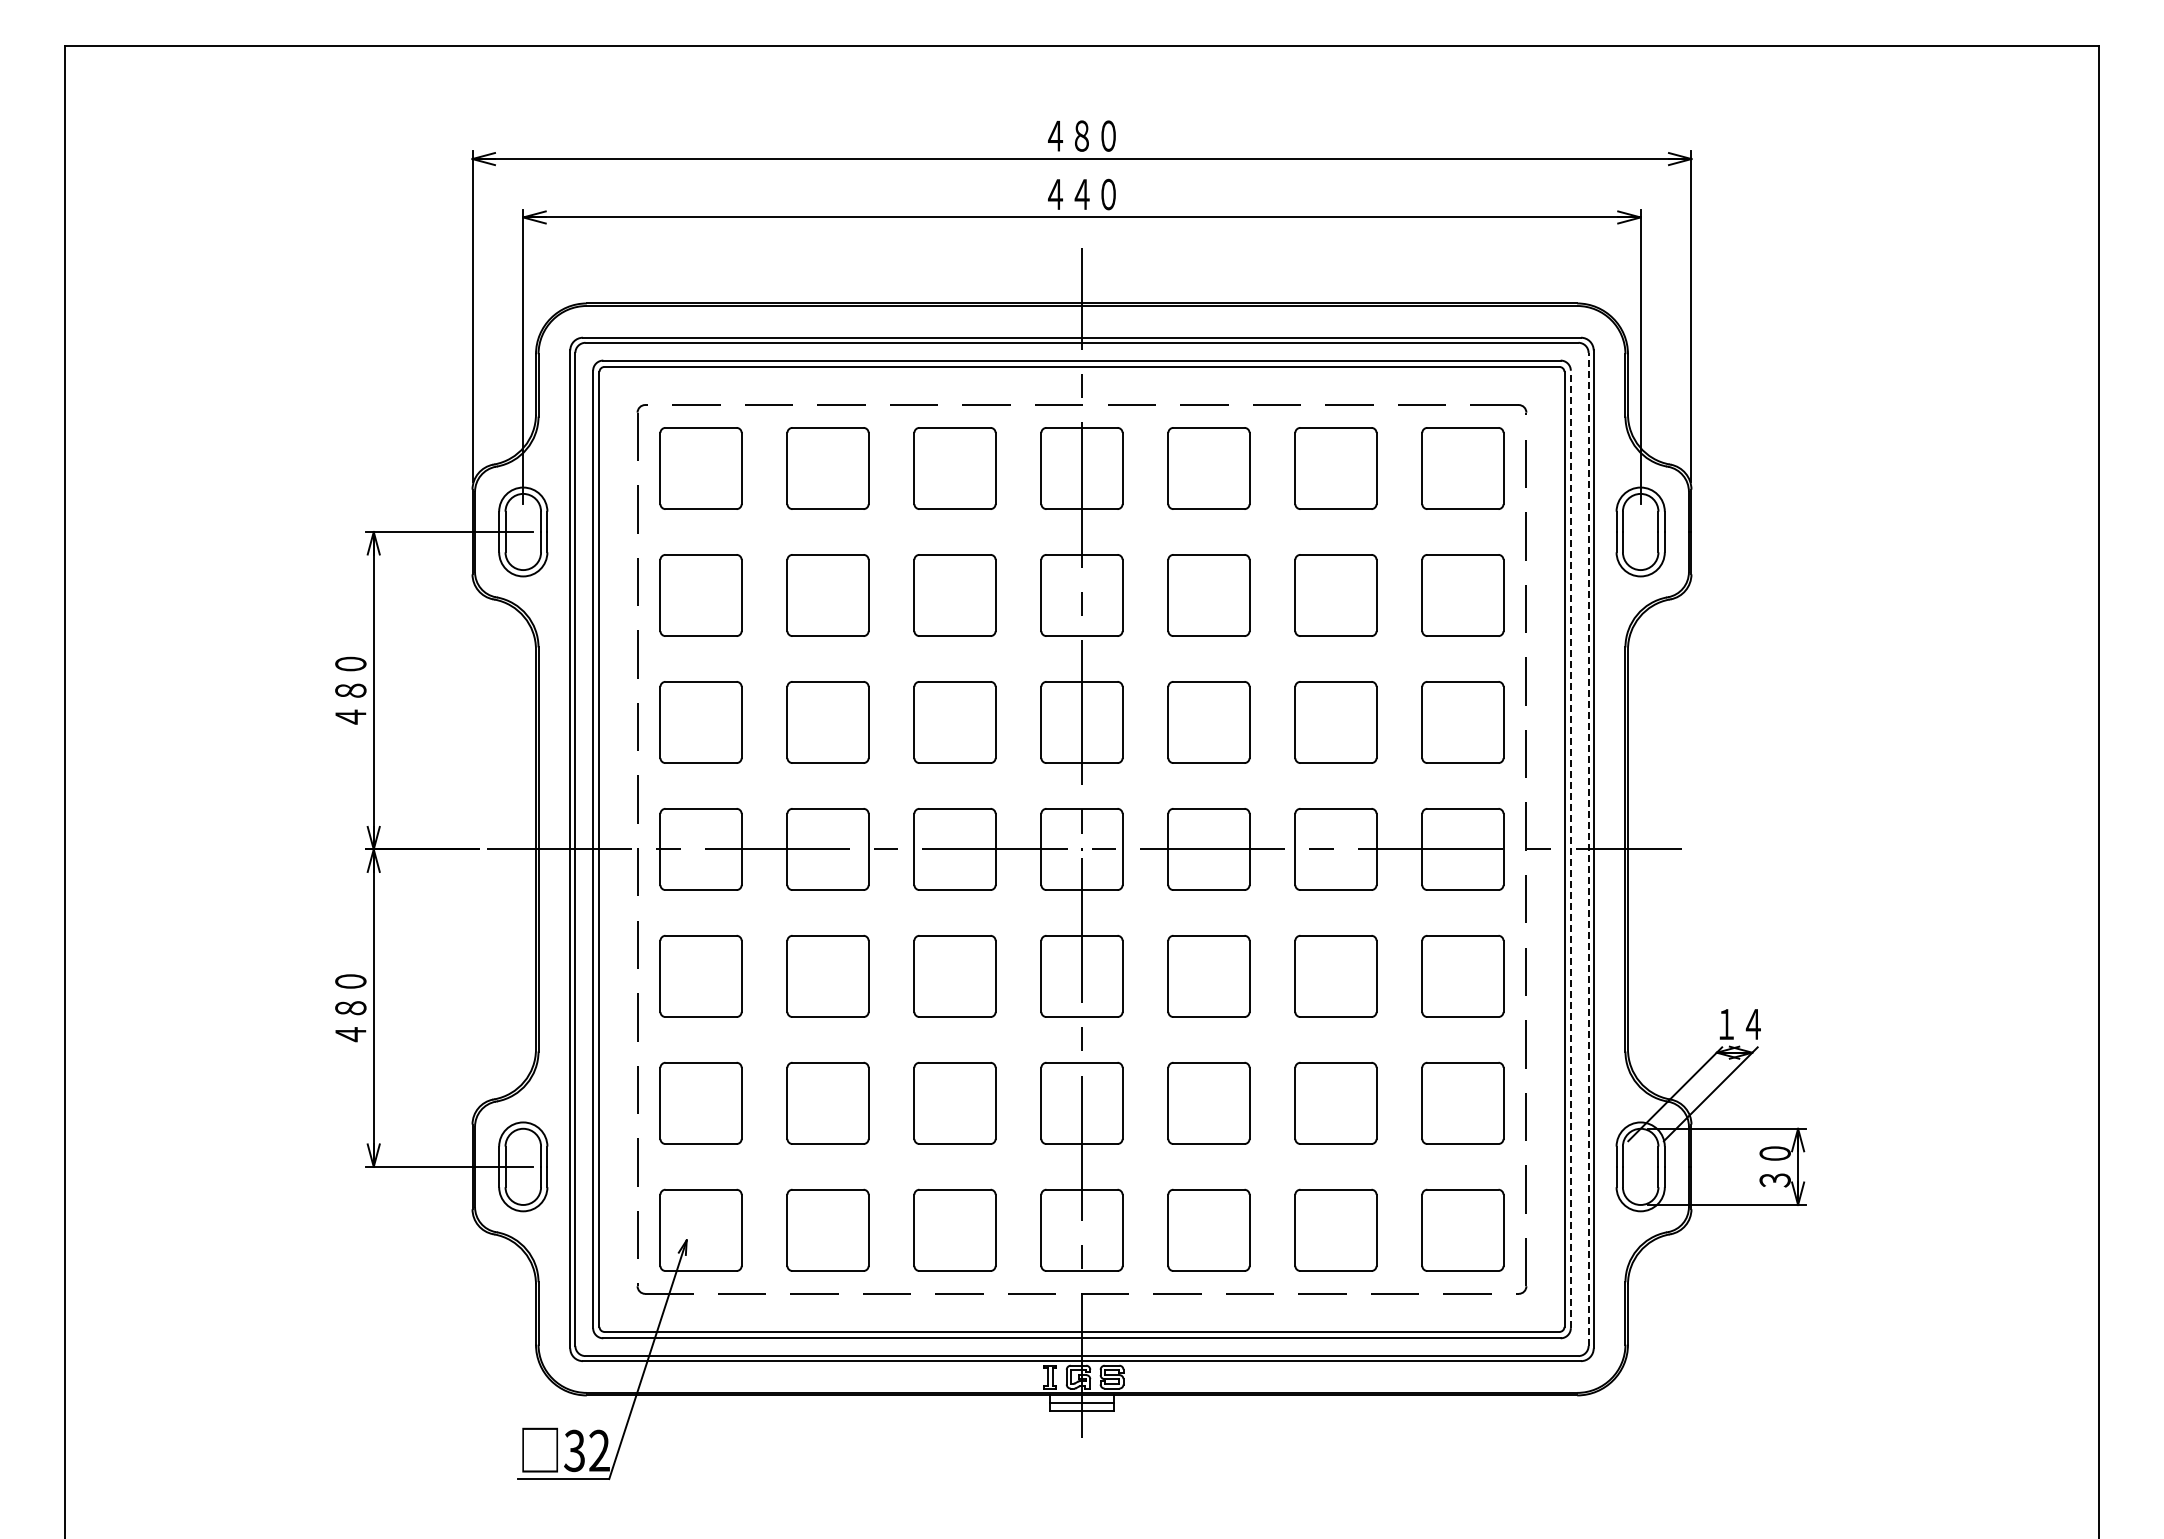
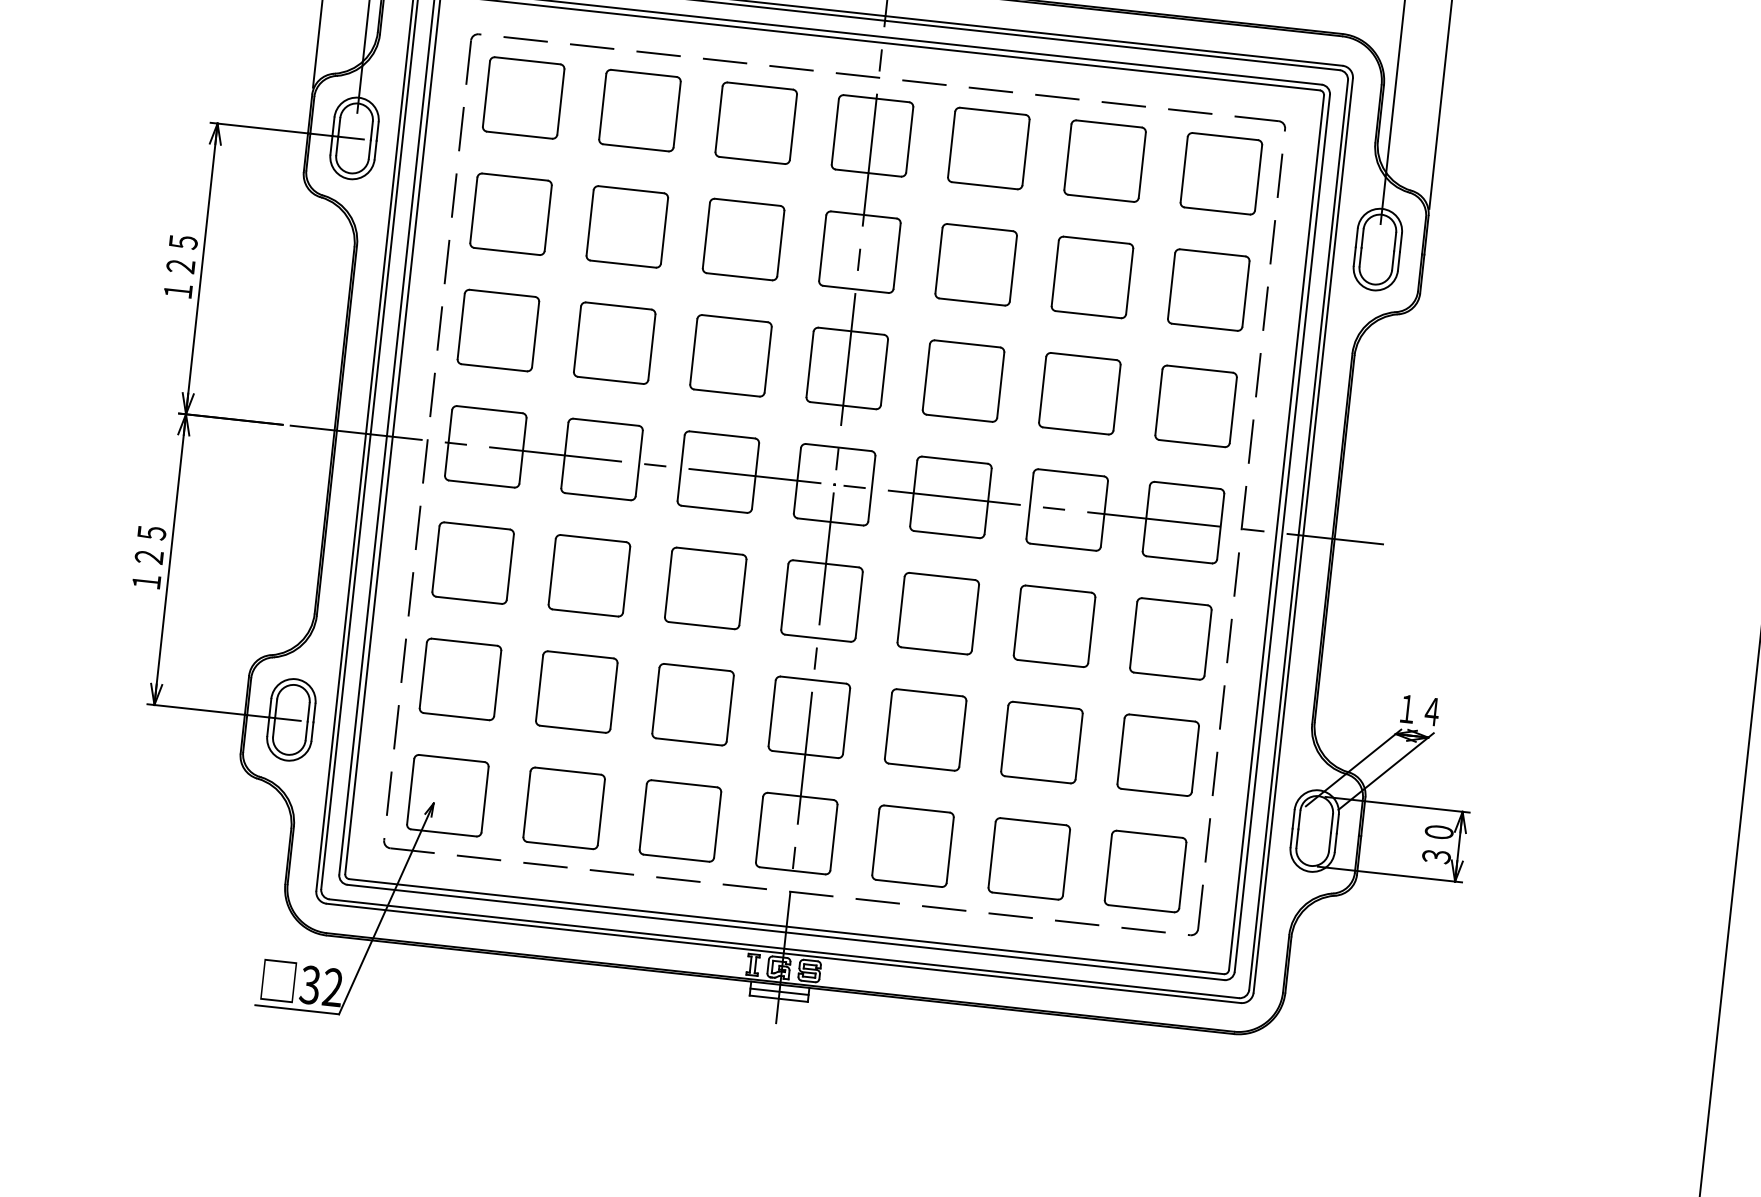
text: (350, 690) -> (180, 266), ４８０ -> １２５
line: (1588, 848) -> (1298, 534), dashed -> solid
line: (1570, 849) -> (1282, 533), dashed -> solid
text: (350, 1008) -> (148, 557), ４８０ -> １２５

